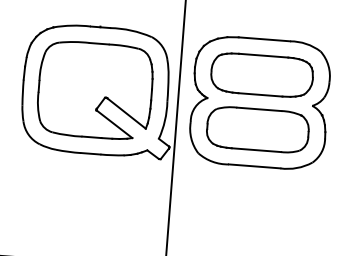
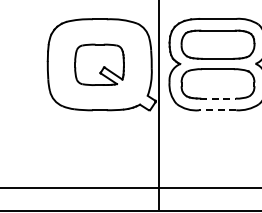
part: (95, 90) -> (99, 64), size x0.6
line: (257, 150) -> (218, 98), solid -> dashed
line: (254, 166) -> (217, 110), solid -> dashed

